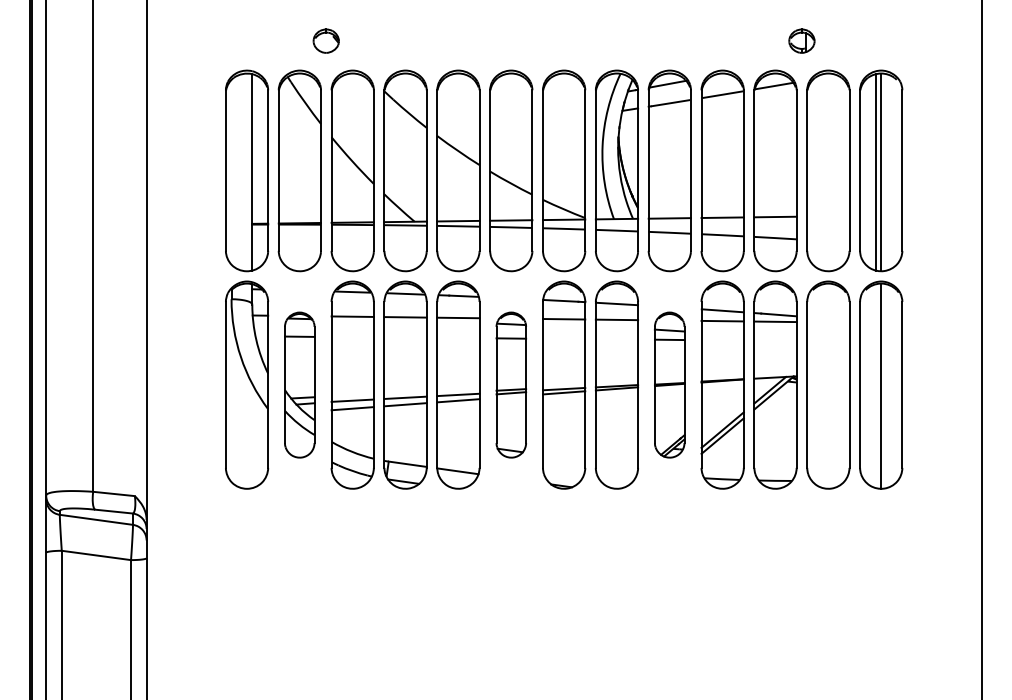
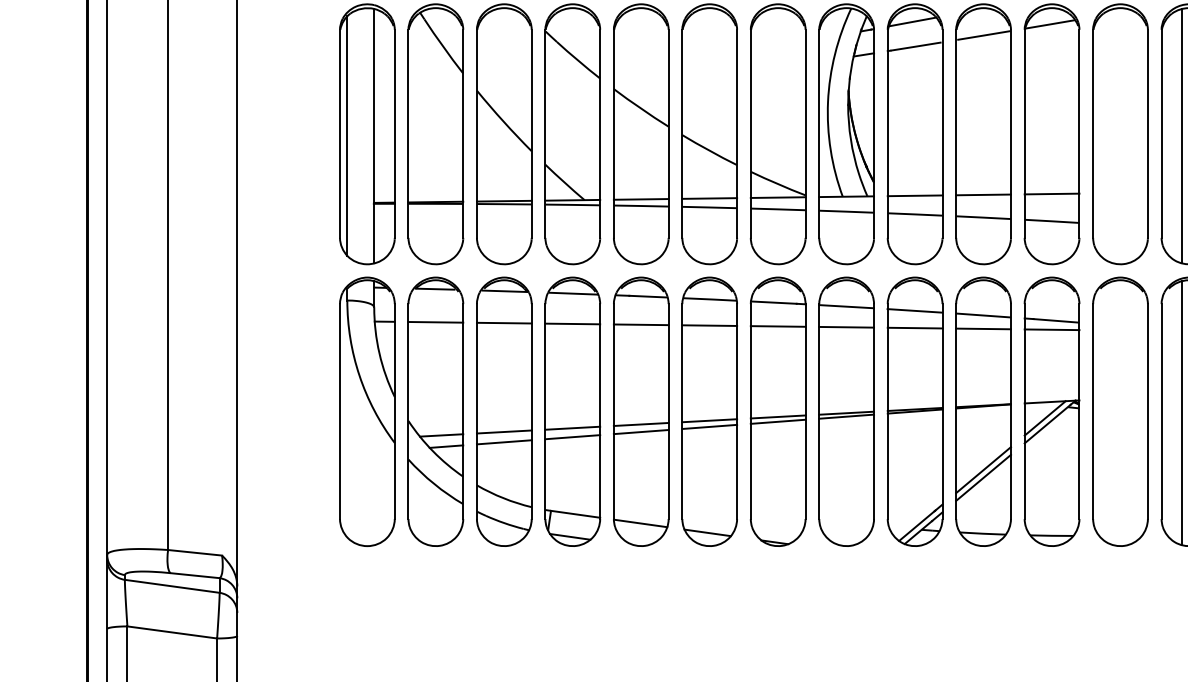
line: (231, 171) -> (347, 135), added
part: (299, 384) -> (435, 410), size x1.43
part: (511, 384) -> (710, 410), size x1.43
part: (669, 384) -> (914, 410), size x1.43
line: (875, 386) -> (1181, 413), added

